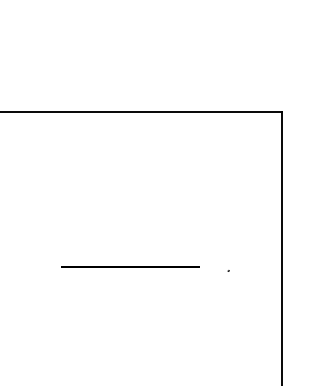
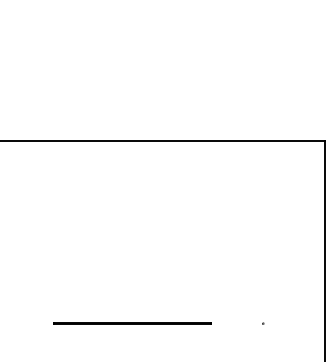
line: (130, 266) -> (132, 323), moved

